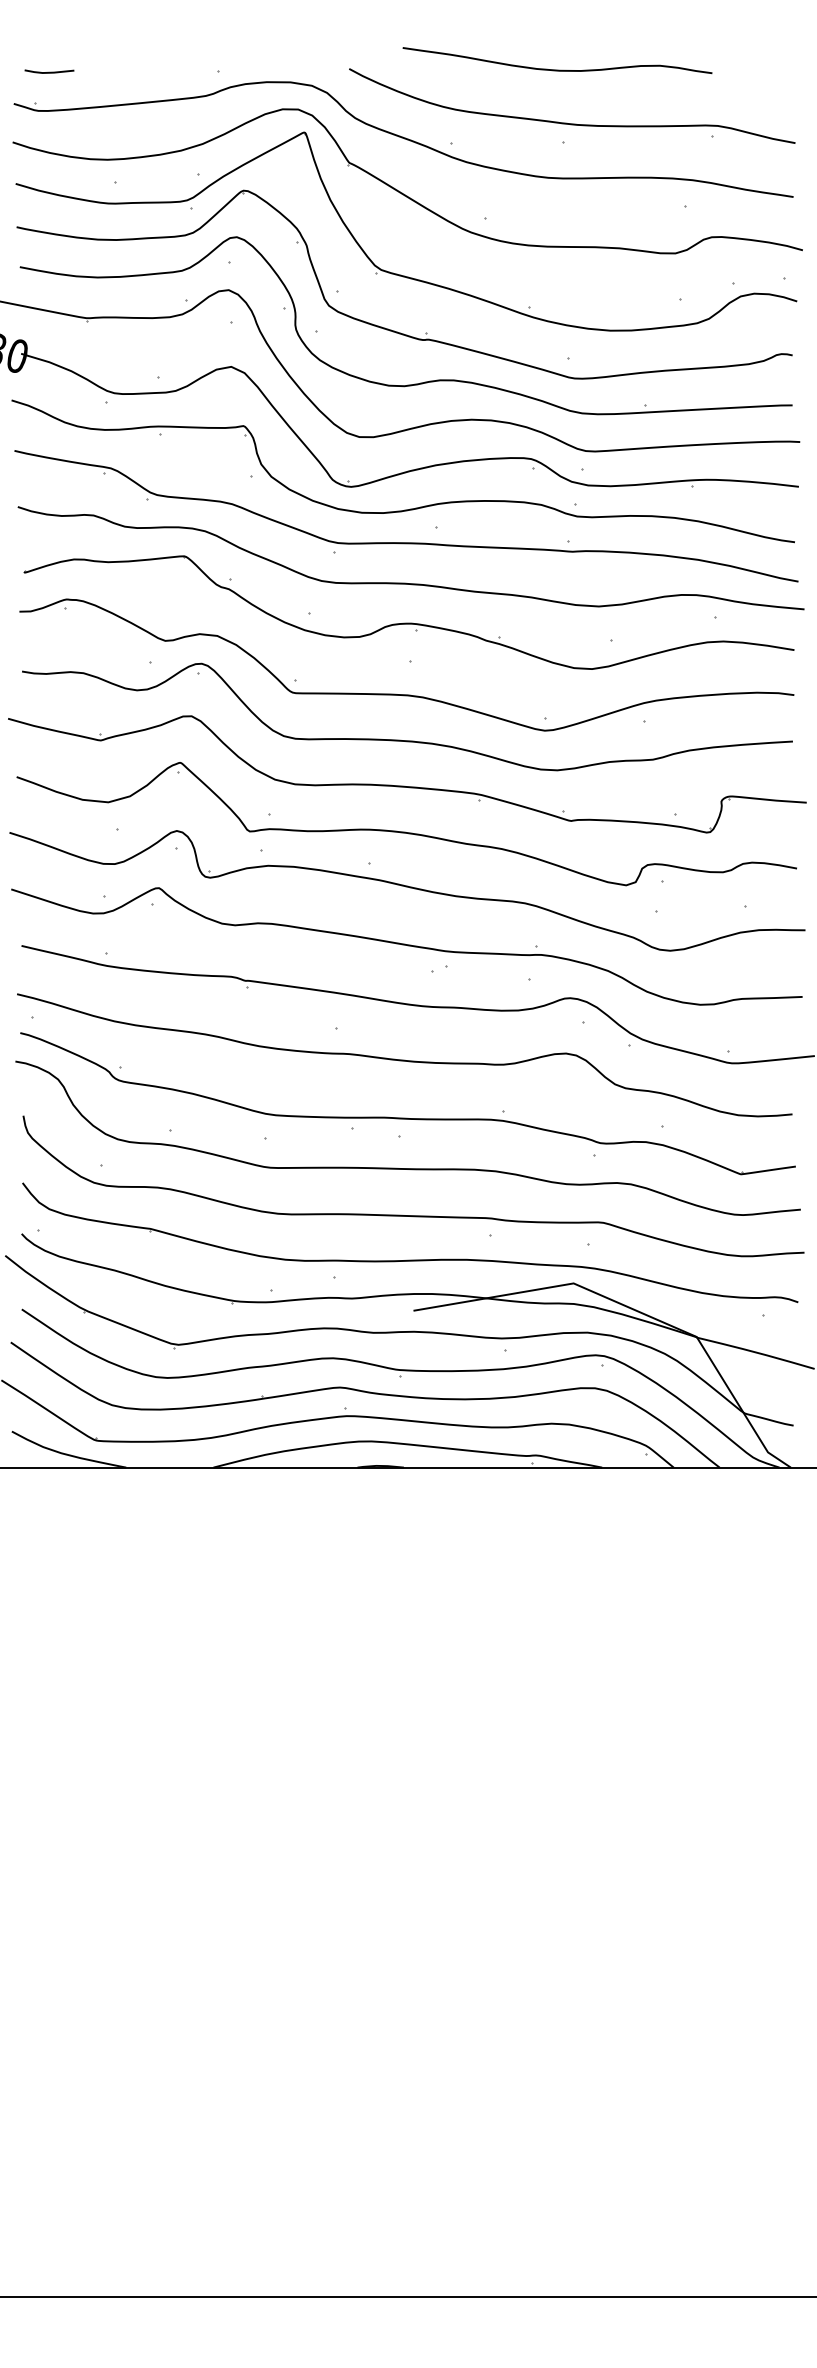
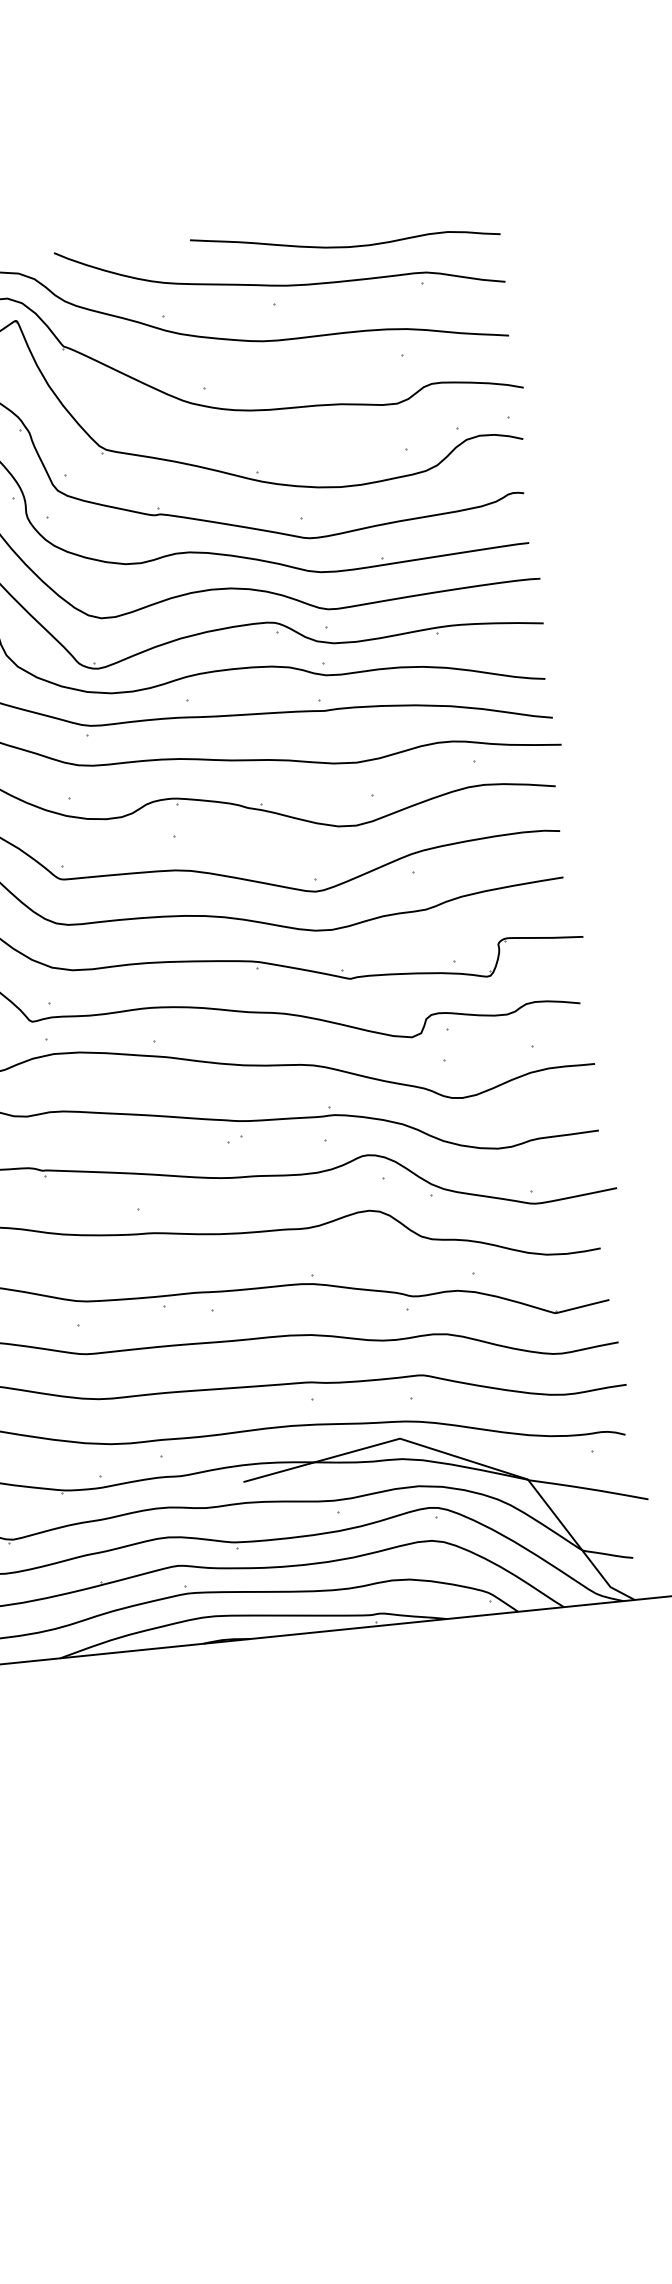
curve: (557, 69) -> (346, 246), moved

